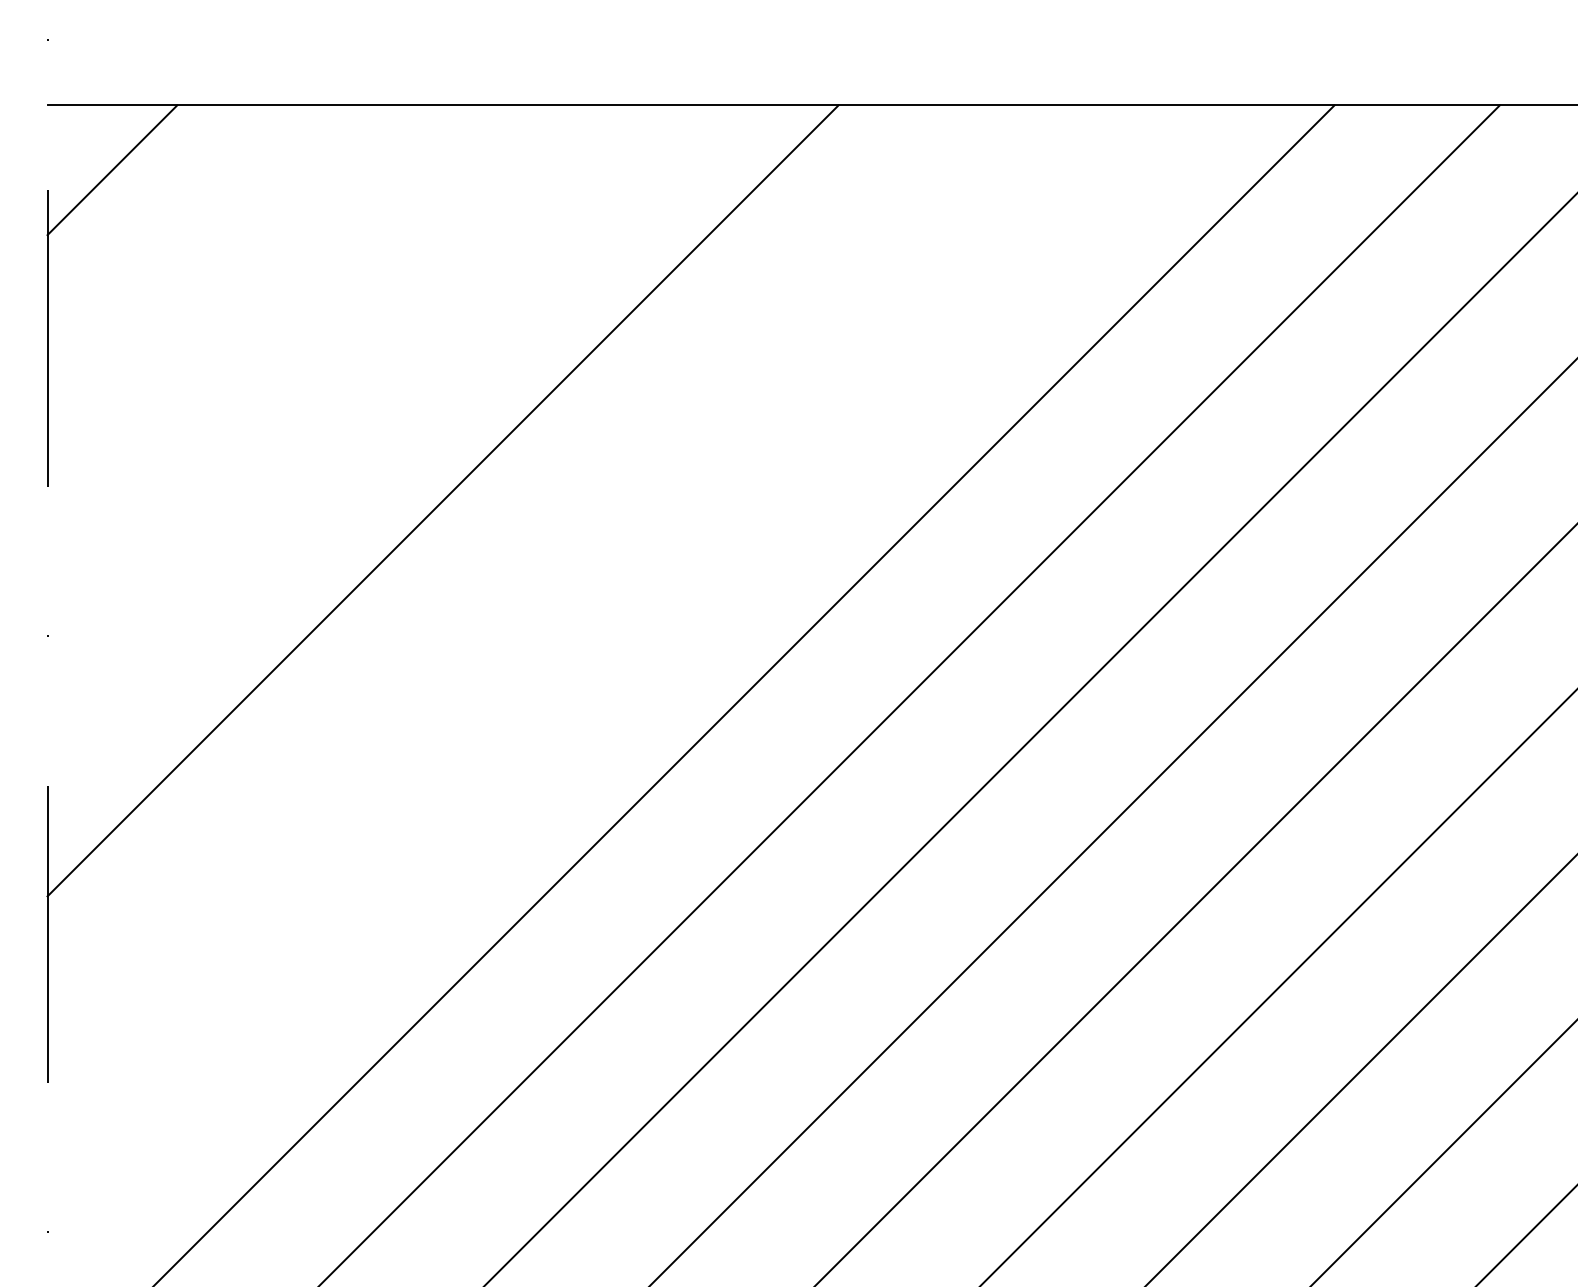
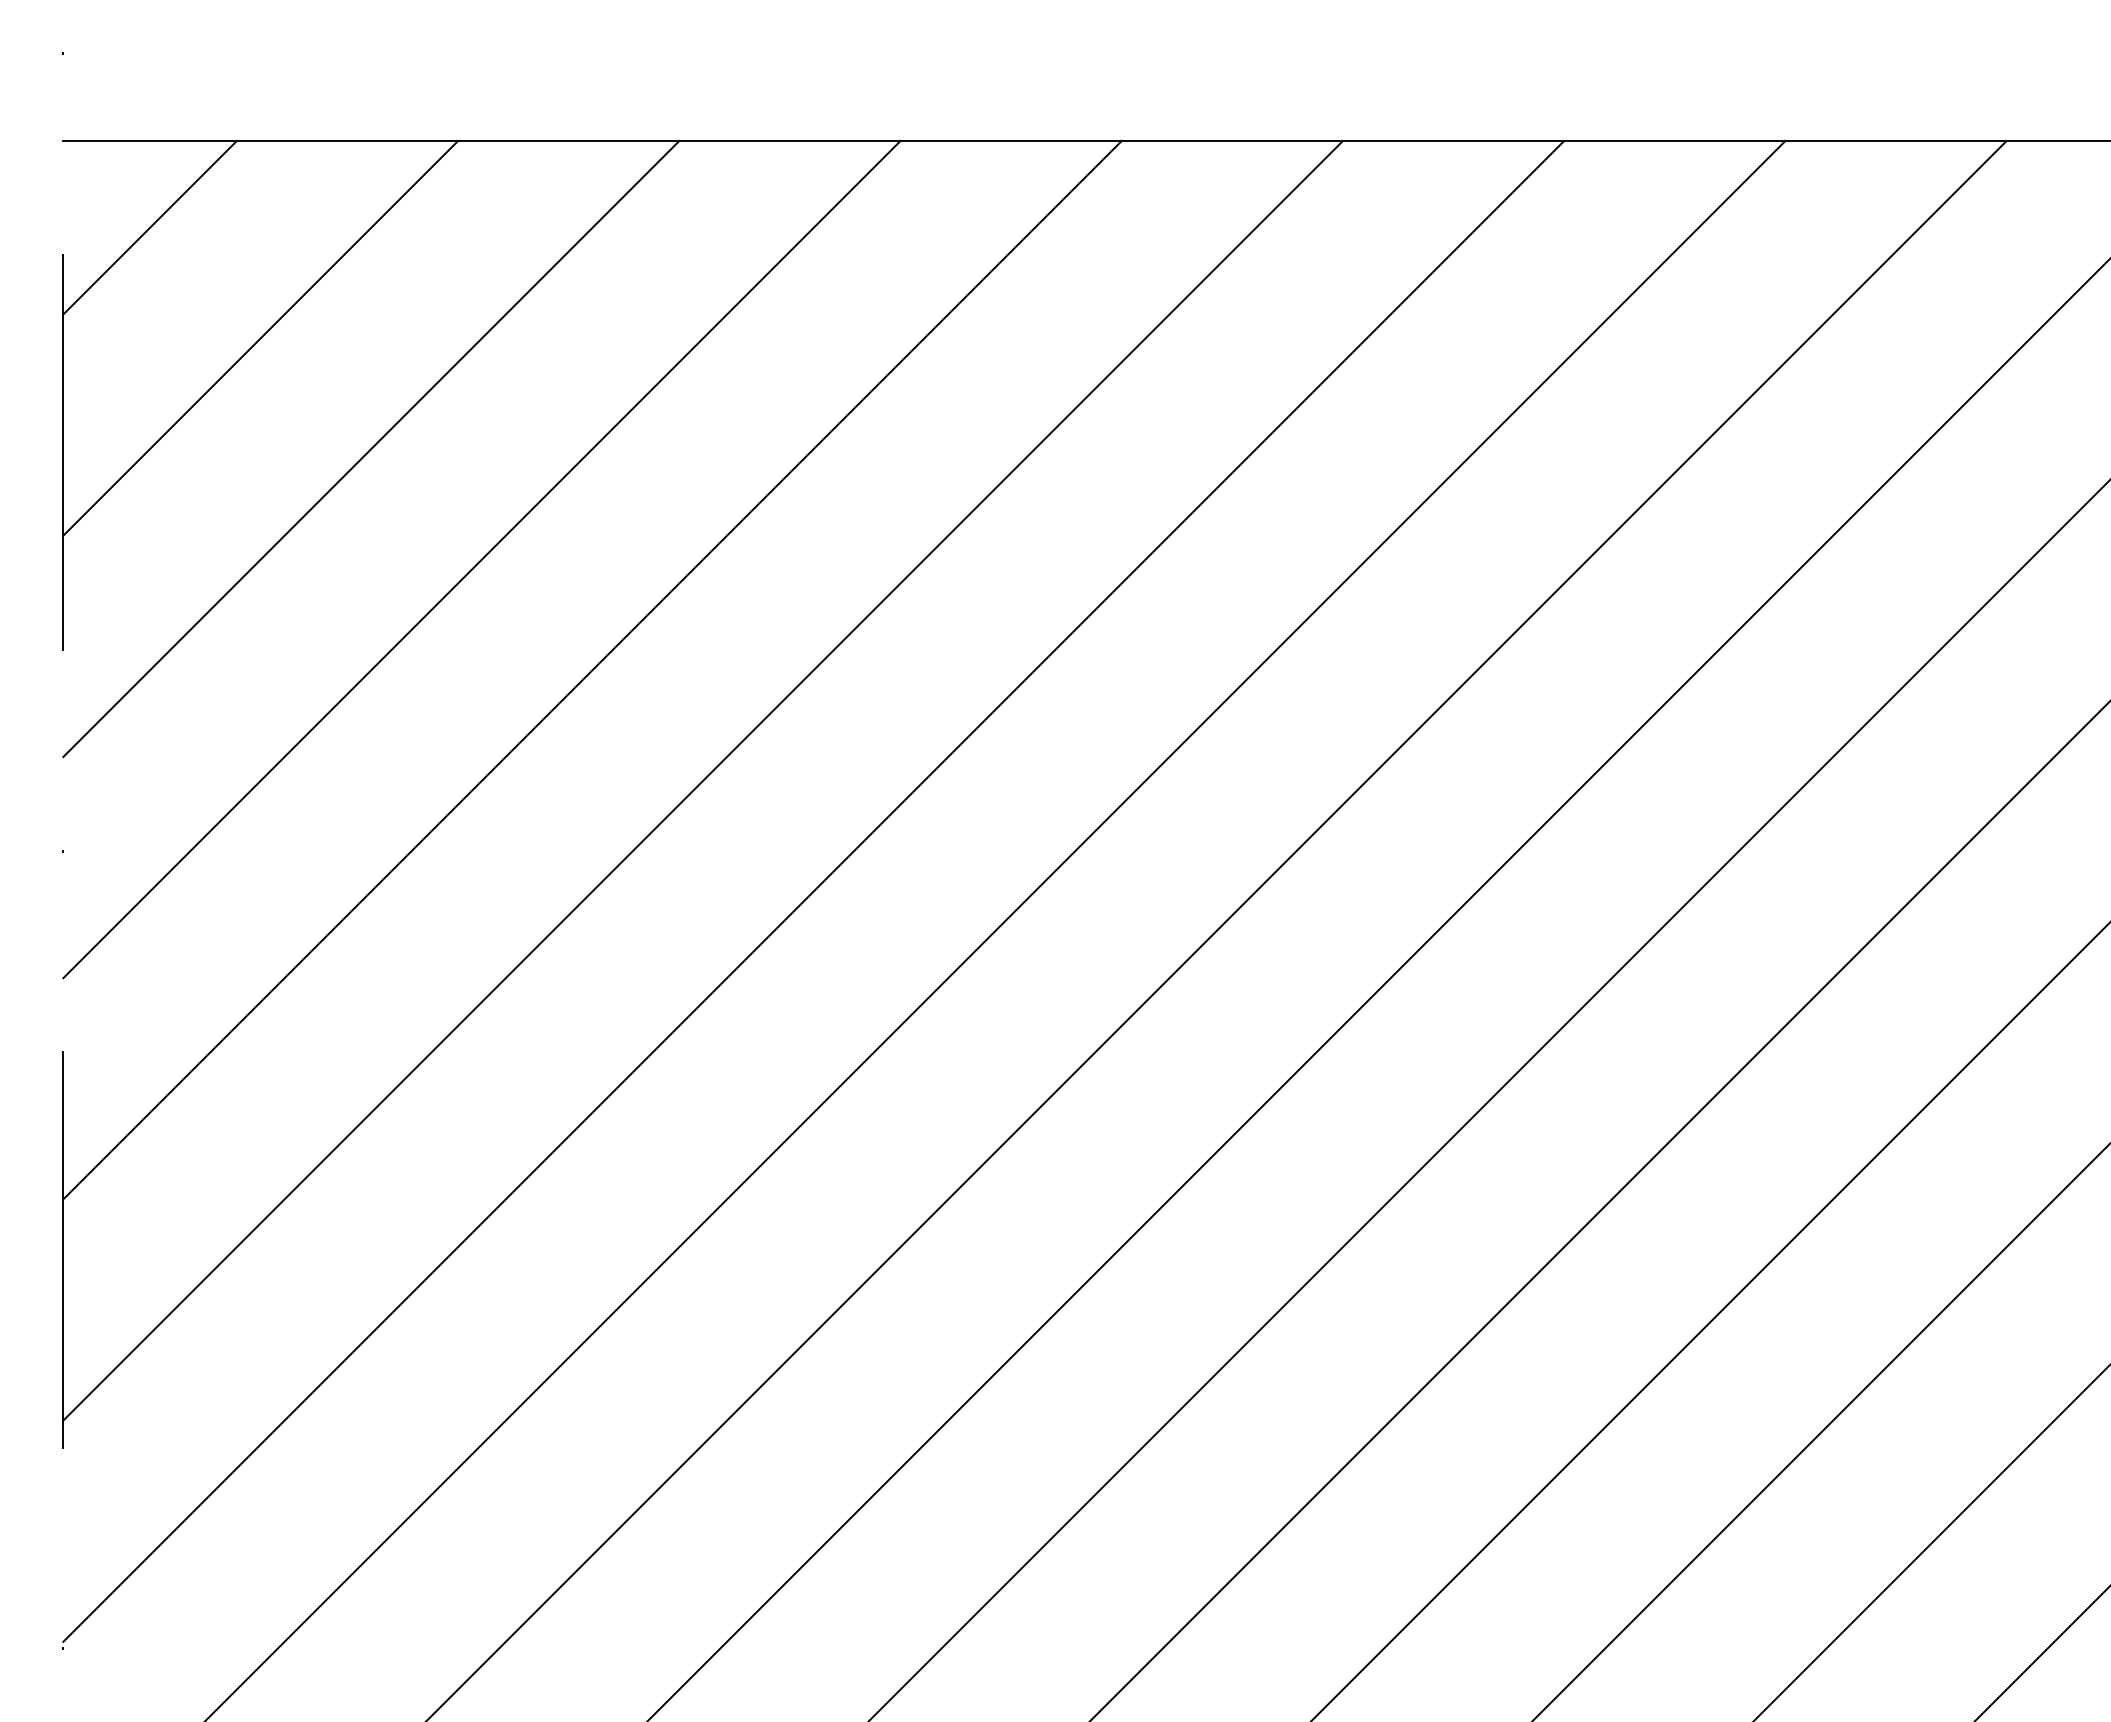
line: (194, 252) -> (260, 337), added
line: (277, 335) -> (371, 448), added
line: (360, 418) -> (481, 559), added
line: (525, 583) -> (702, 780), added
line: (608, 665) -> (813, 890), added

